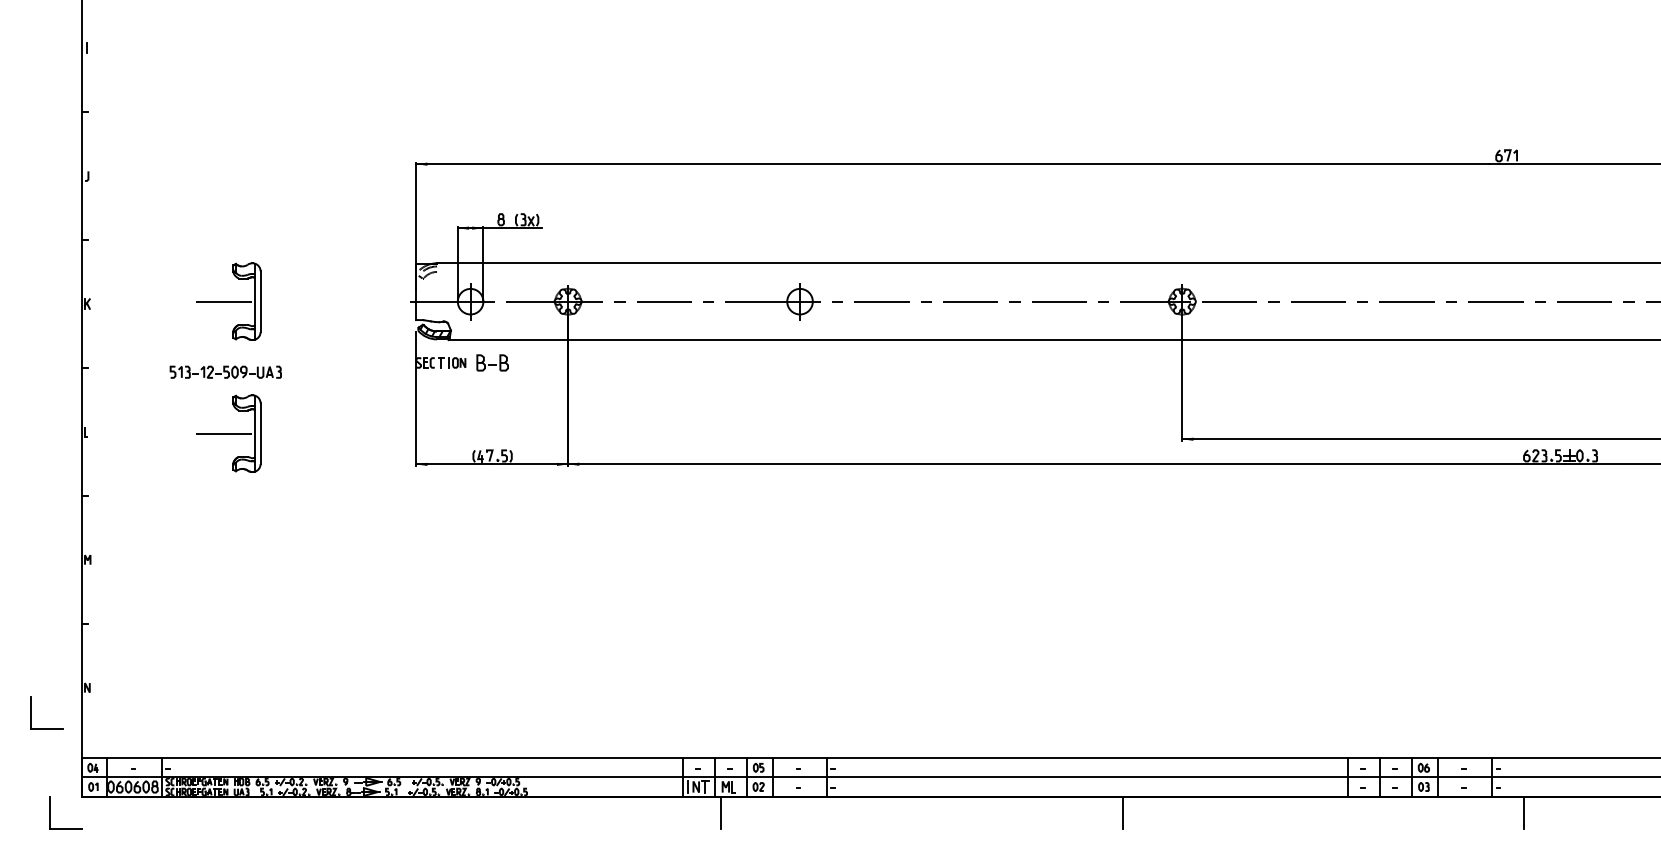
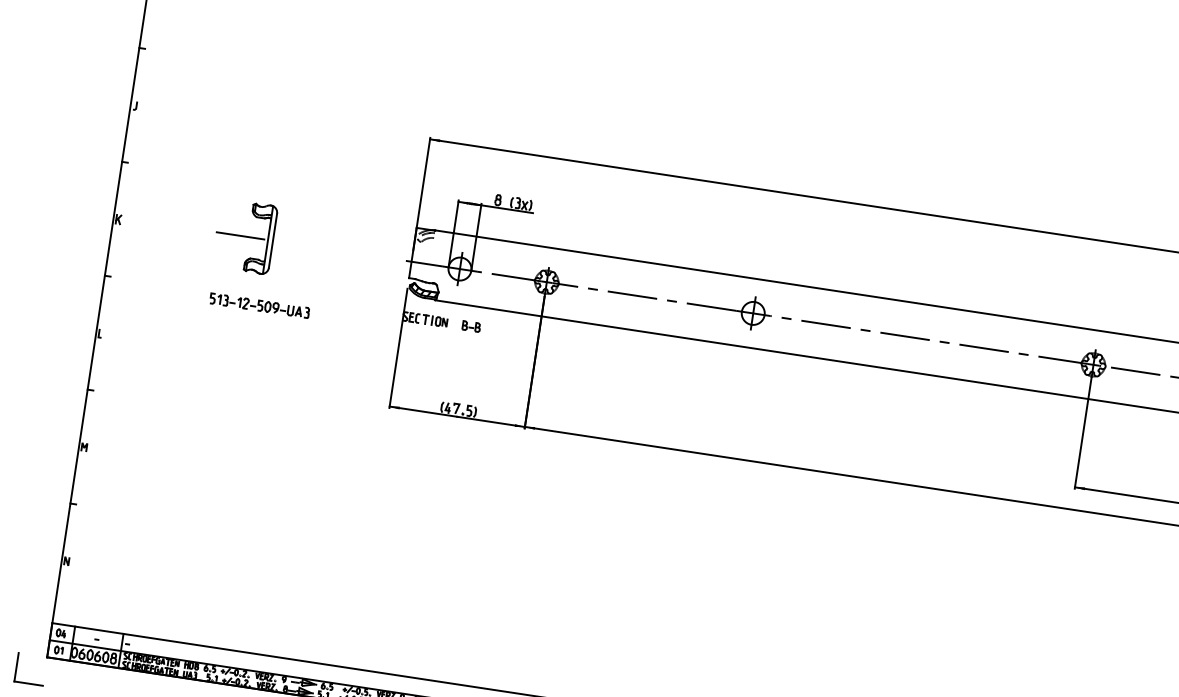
part: (492, 362) -> (471, 326), size x0.62
part: (225, 371) -> (259, 305), moved
part: (228, 433) -> (226, 353), removed
part: (31, 712) -> (13, 575), removed

